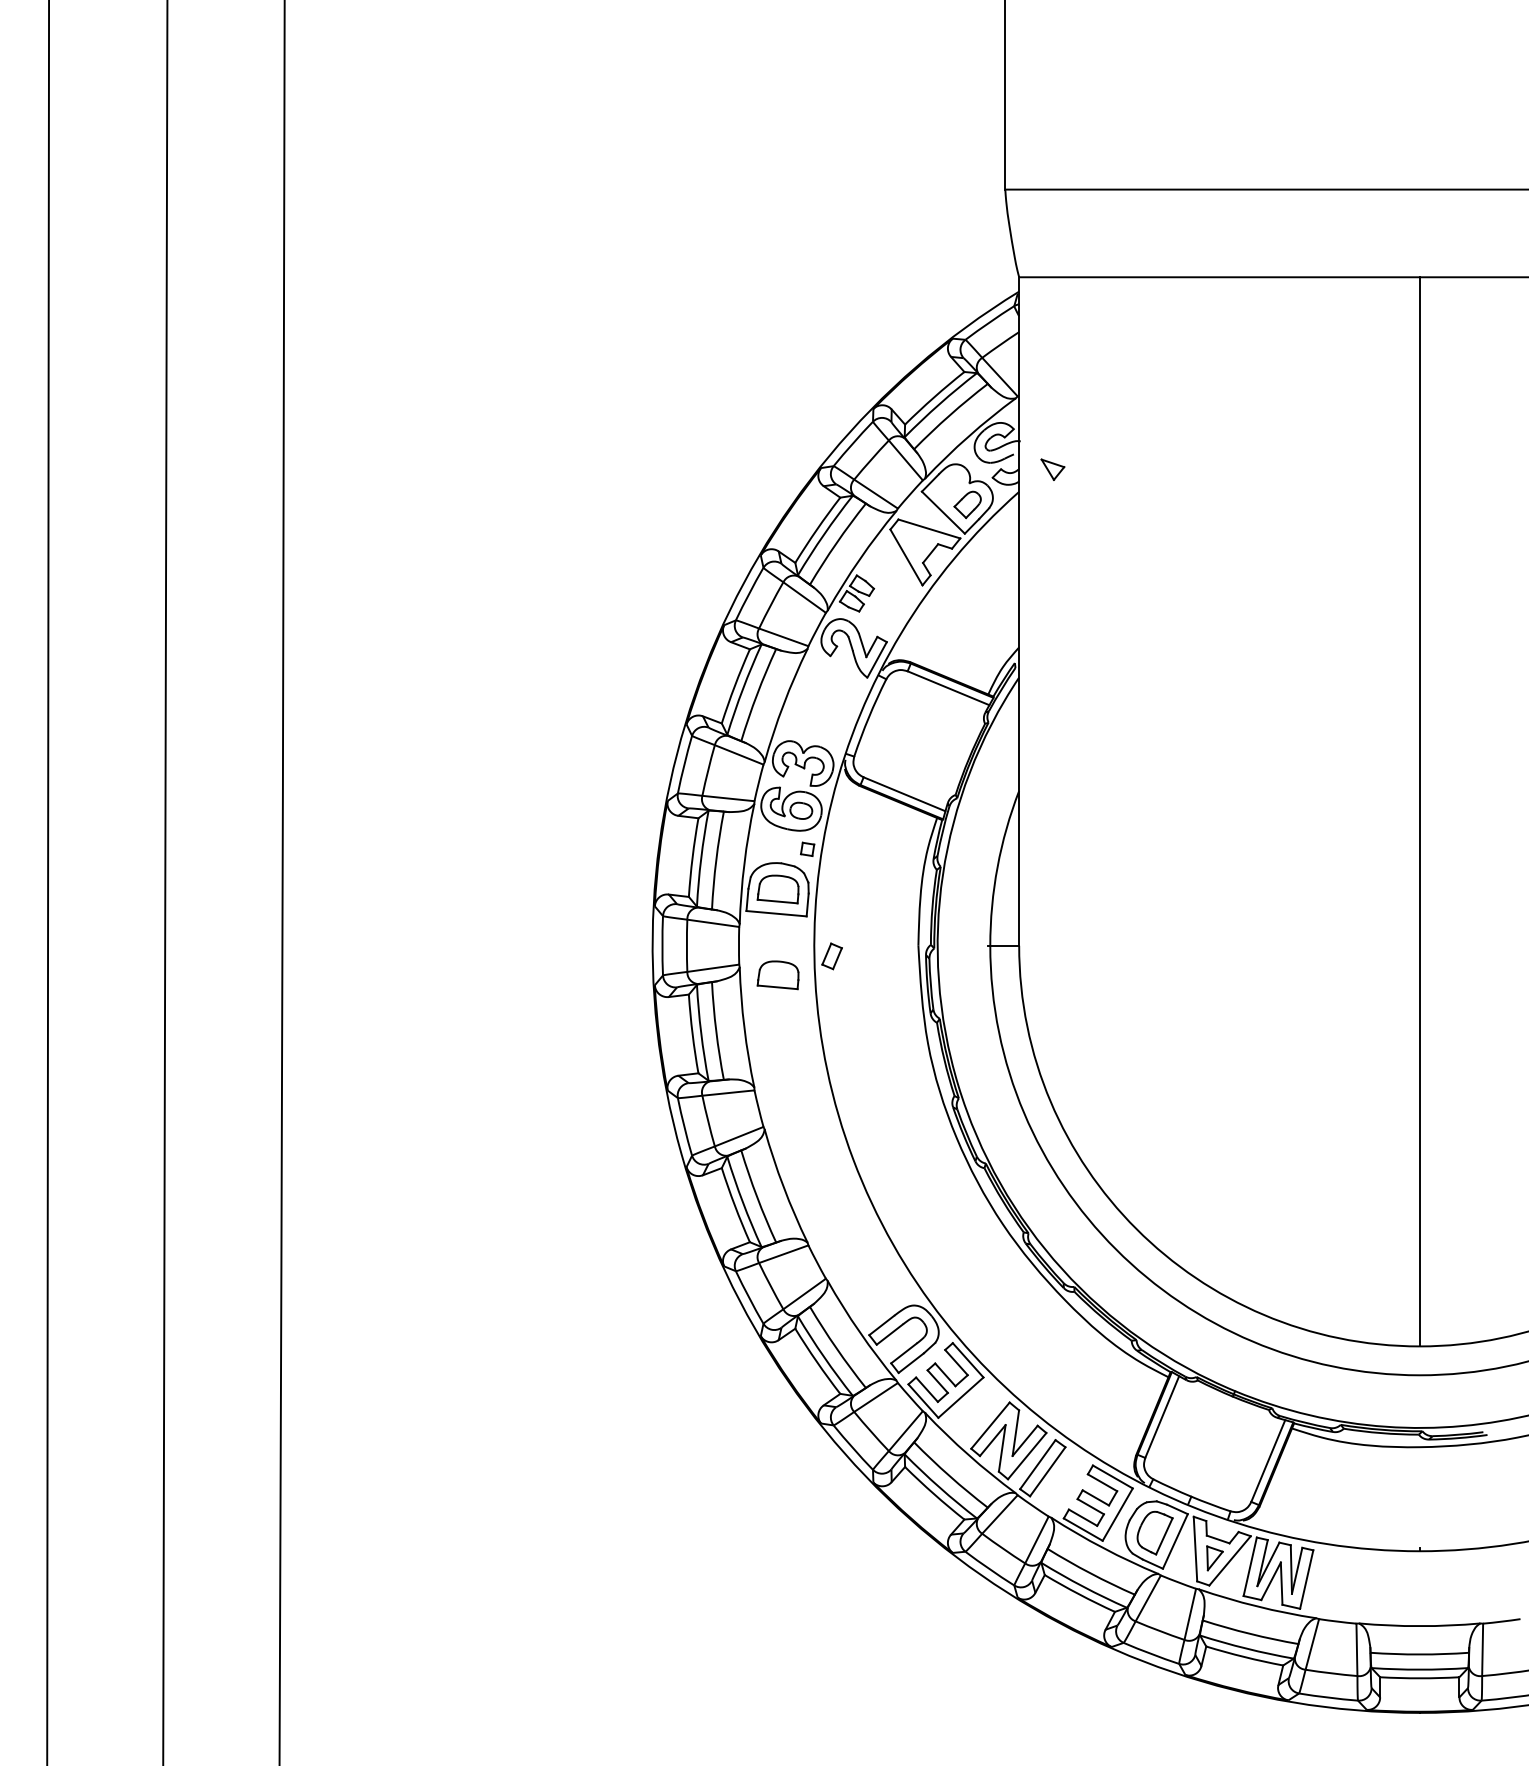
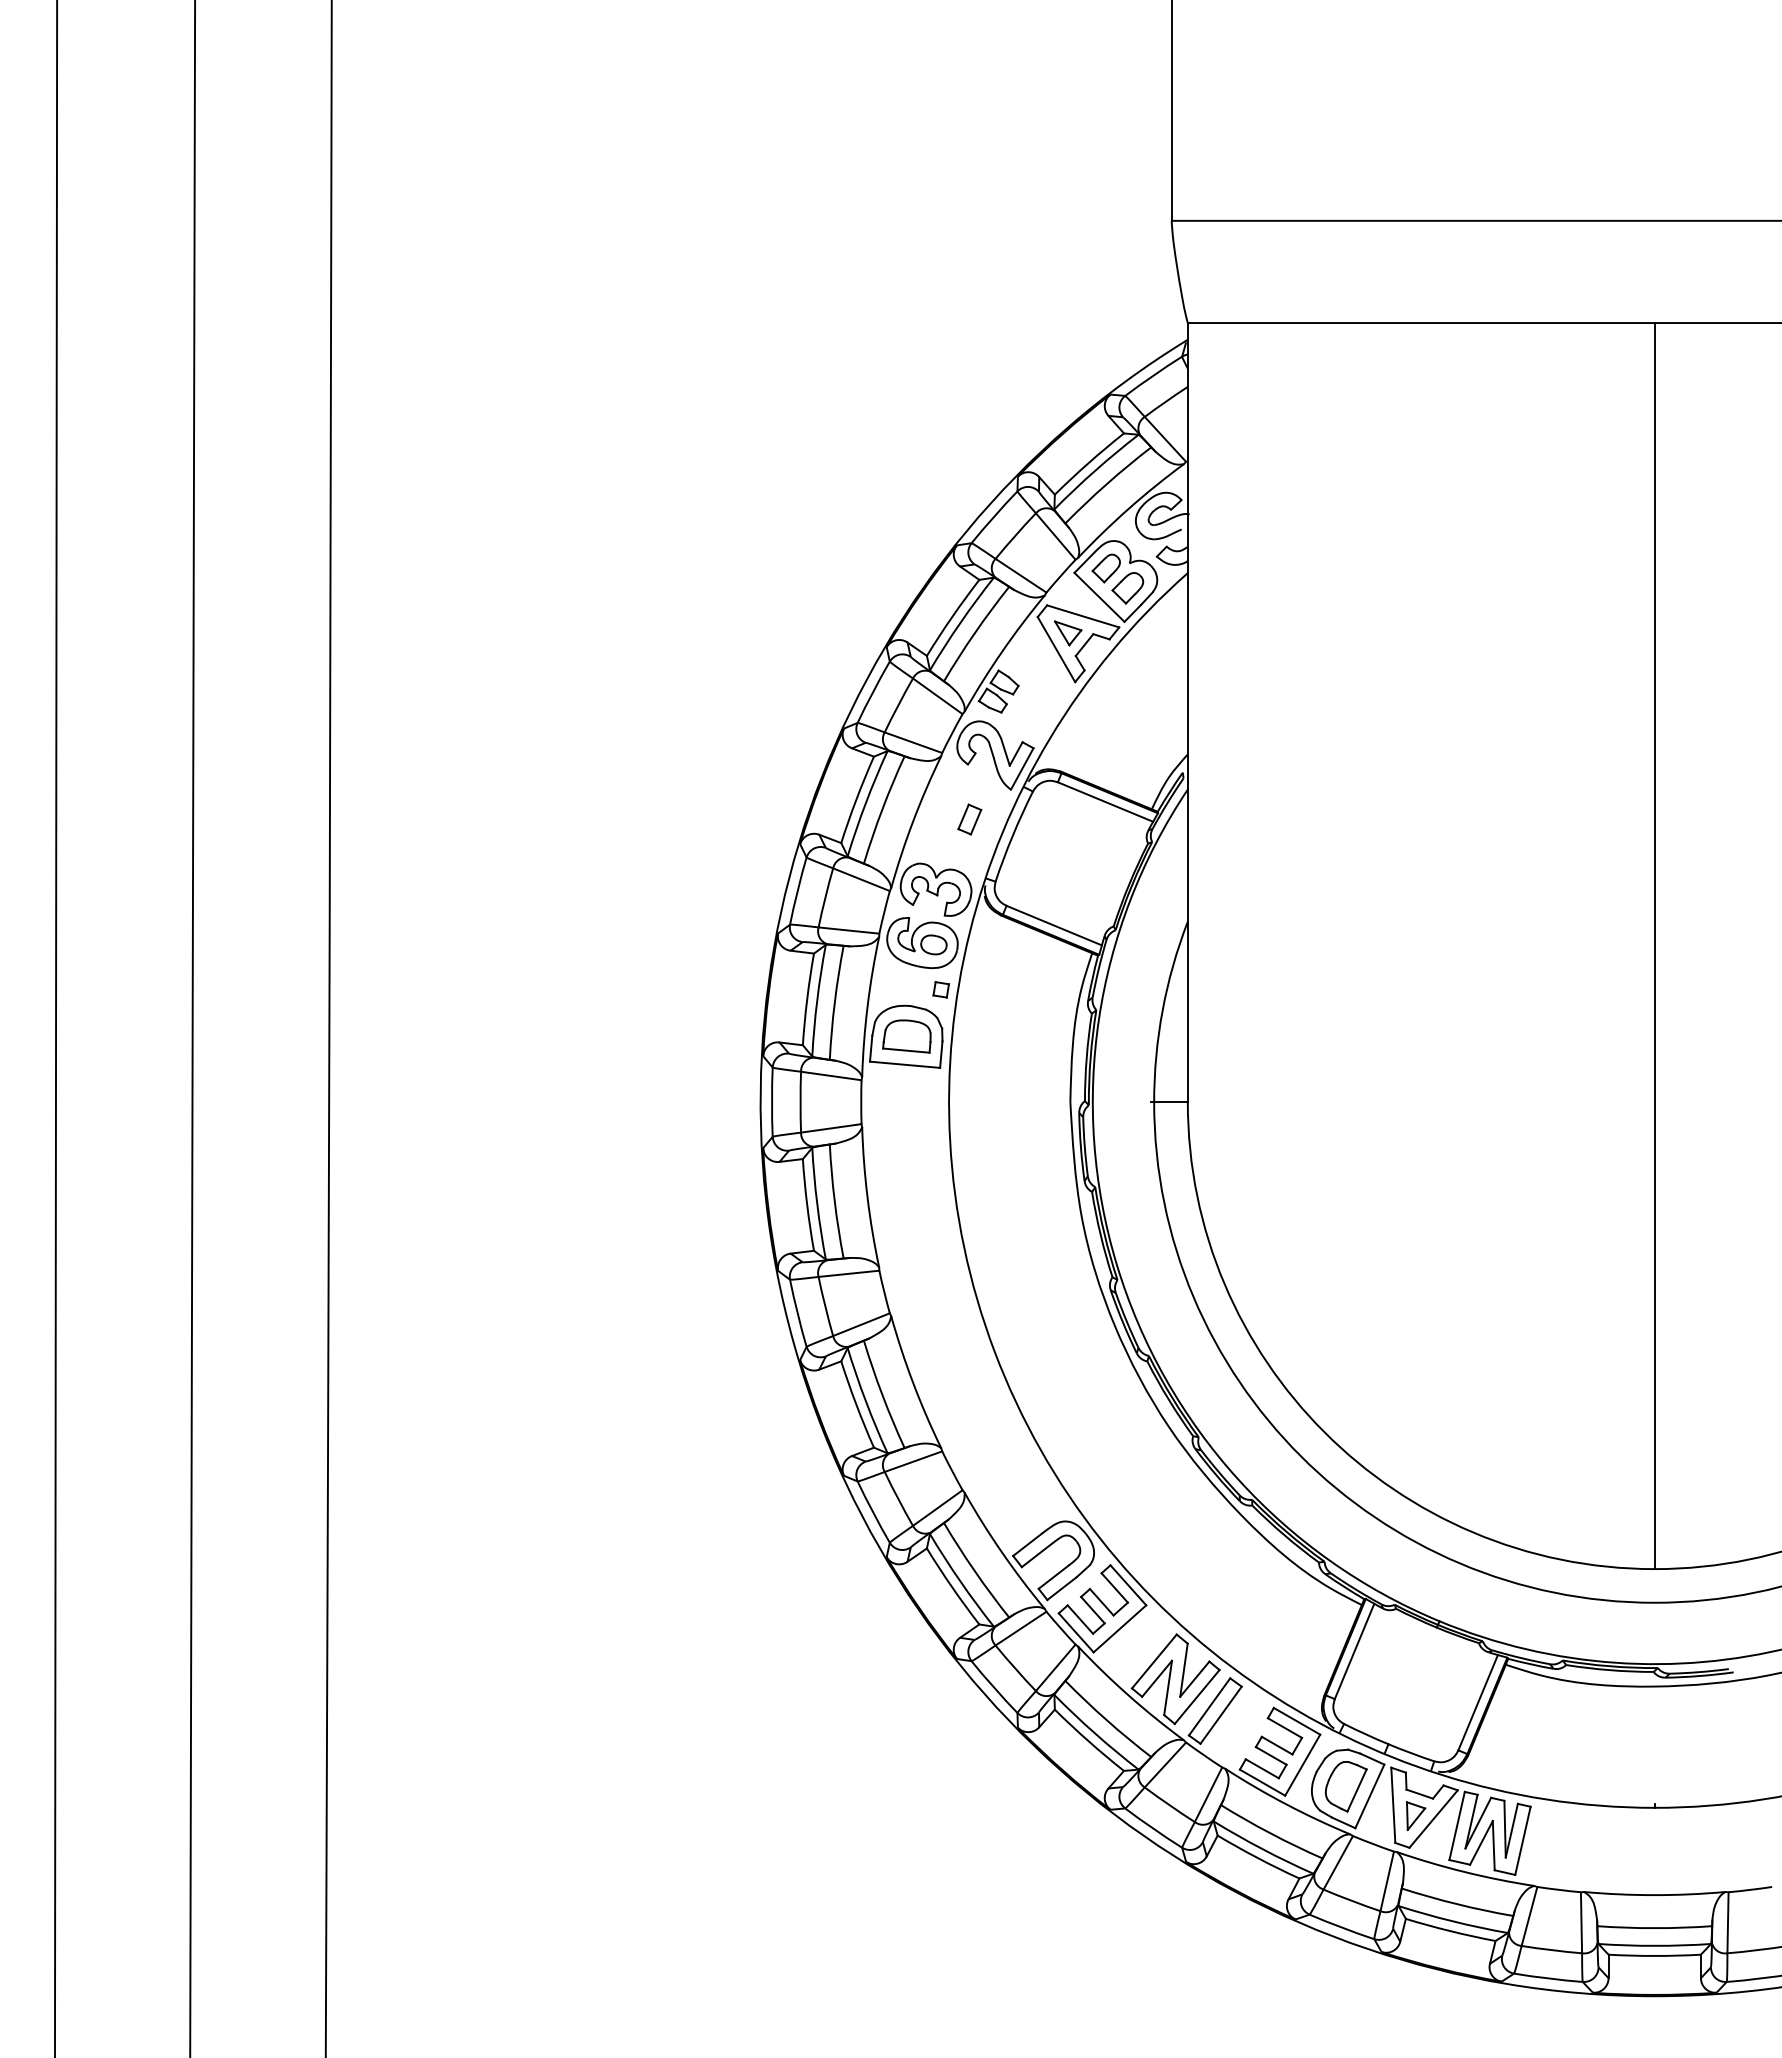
part: (1053, 469) -> (1068, 633), moved
part: (948, 487) -> (1105, 568), added
part: (831, 956) -> (969, 819), moved
part: (777, 975) -> (906, 1136), removed

